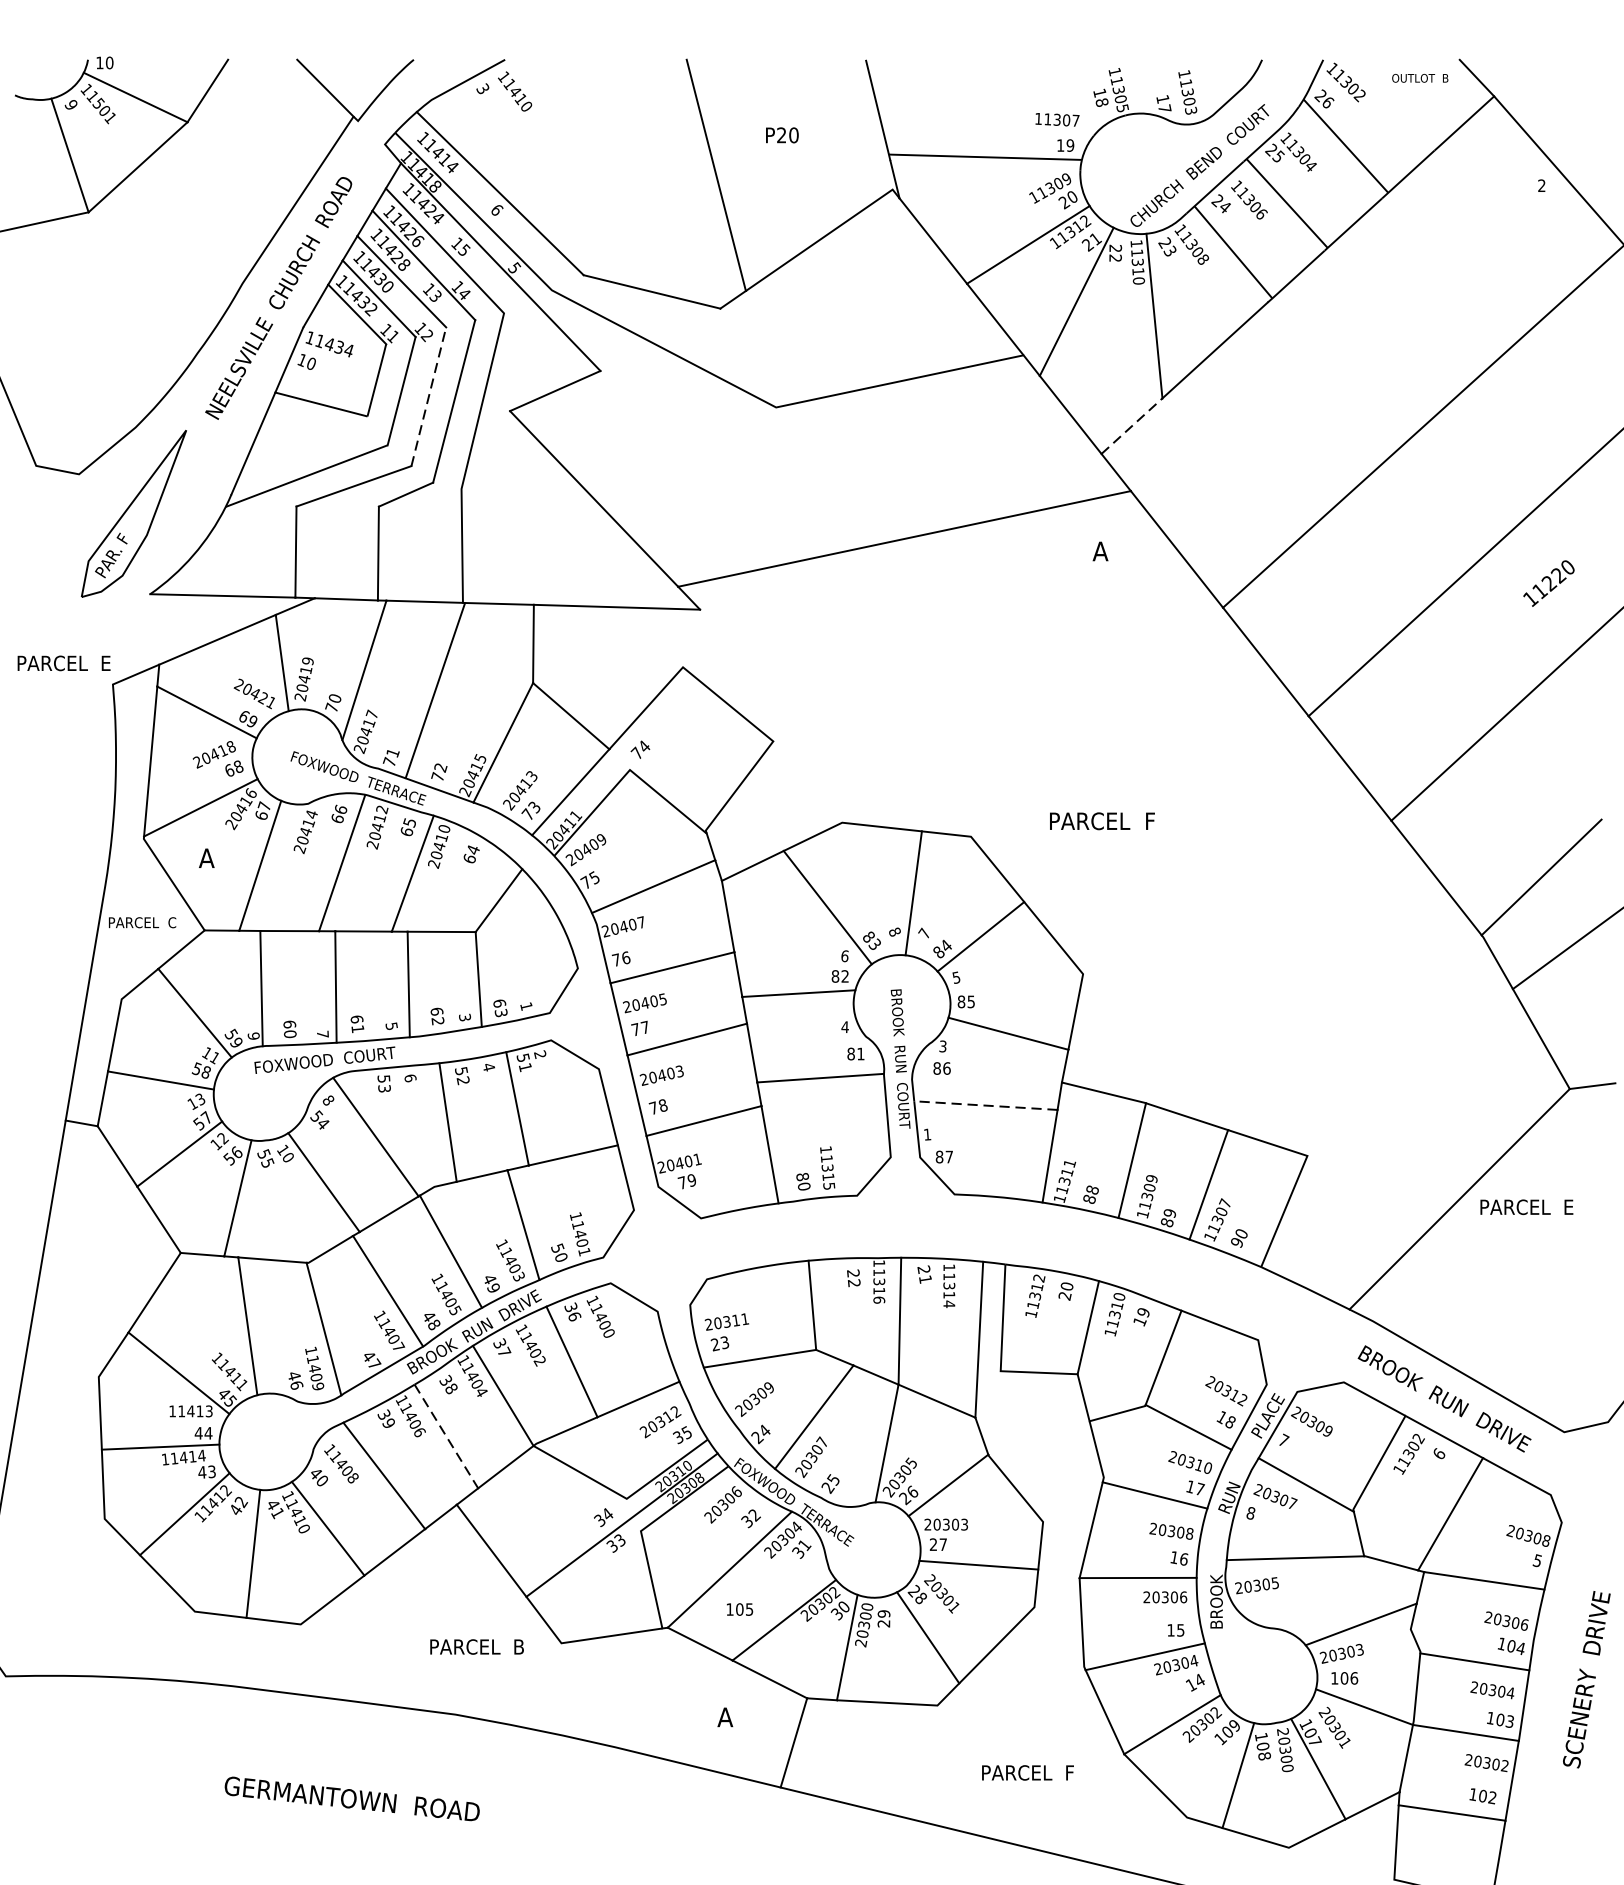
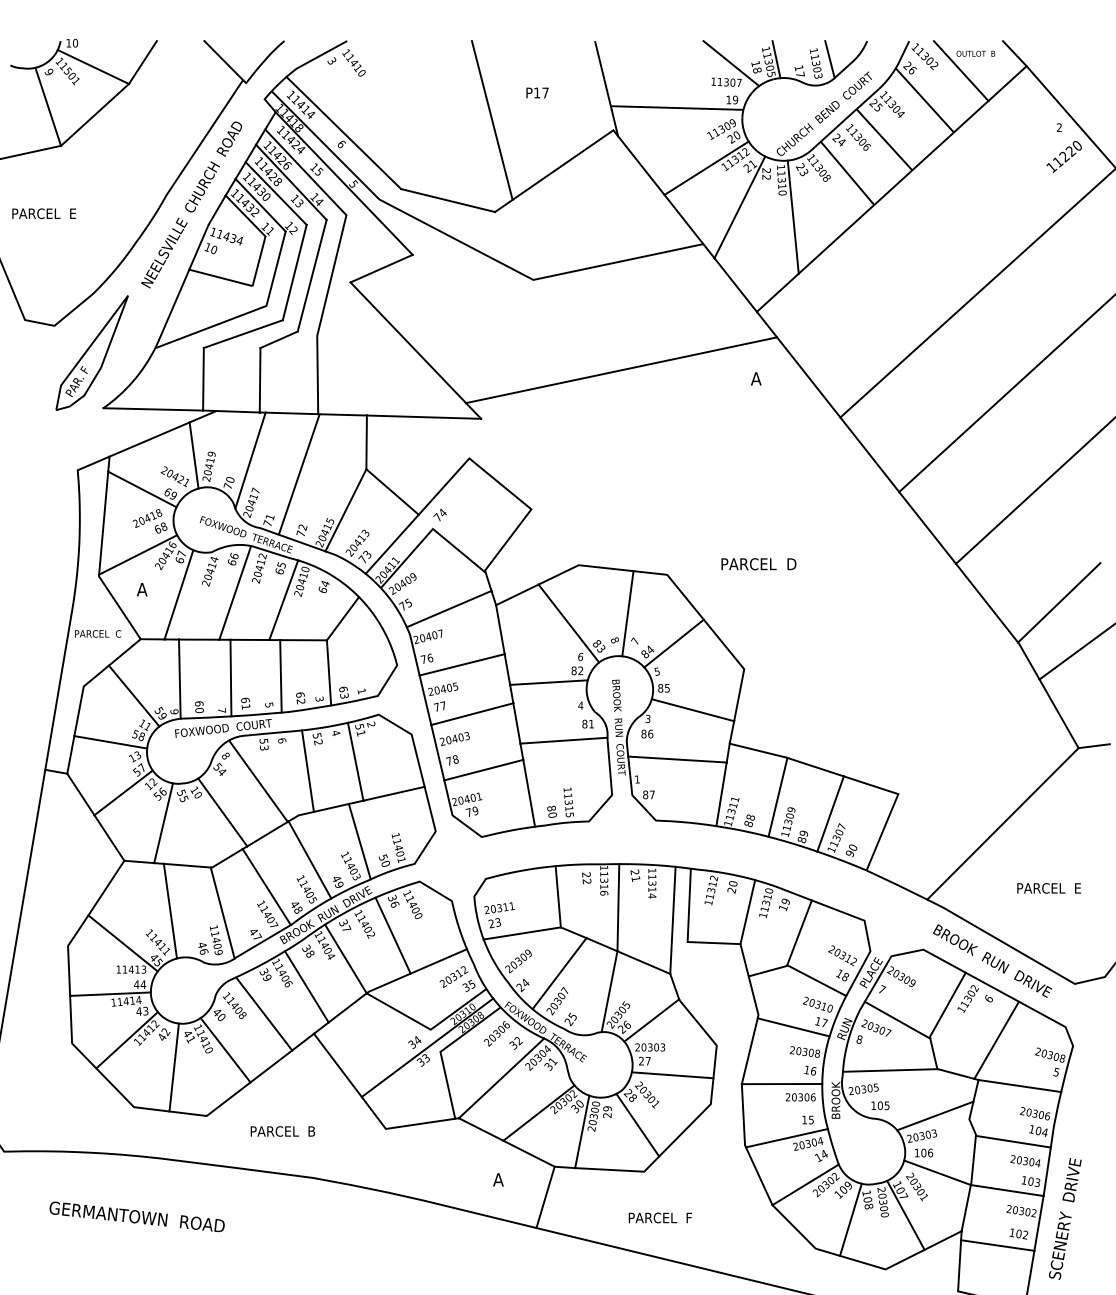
line: (1130, 86) -> (776, 59), added
line: (1207, 86) -> (829, 59), added
line: (1064, 92) -> (731, 63), added
line: (1397, 102) -> (960, 70), added
text: (787, 134) -> (541, 92), P20 -> P17
line: (428, 396) -> (294, 272), dashed -> solid
line: (1132, 425) -> (778, 292), dashed -> solid
text: (1547, 582) -> (1063, 156), moved
text: (64, 663) -> (44, 213), moved
text: (1153, 821) -> (792, 564), PARCEL  F -> PARCEL  D
line: (984, 1105) -> (676, 759), dashed -> solid
text: (1525, 1207) -> (1048, 888), moved
line: (445, 1435) -> (306, 986), dashed -> solid
text: (739, 1609) -> (880, 1105), moved
text: (476, 1647) -> (282, 1131), moved
text: (1587, 1679) -> (1065, 1218), moved
text: (1026, 1772) -> (659, 1217), moved
text: (351, 1798) -> (136, 1216), moved

